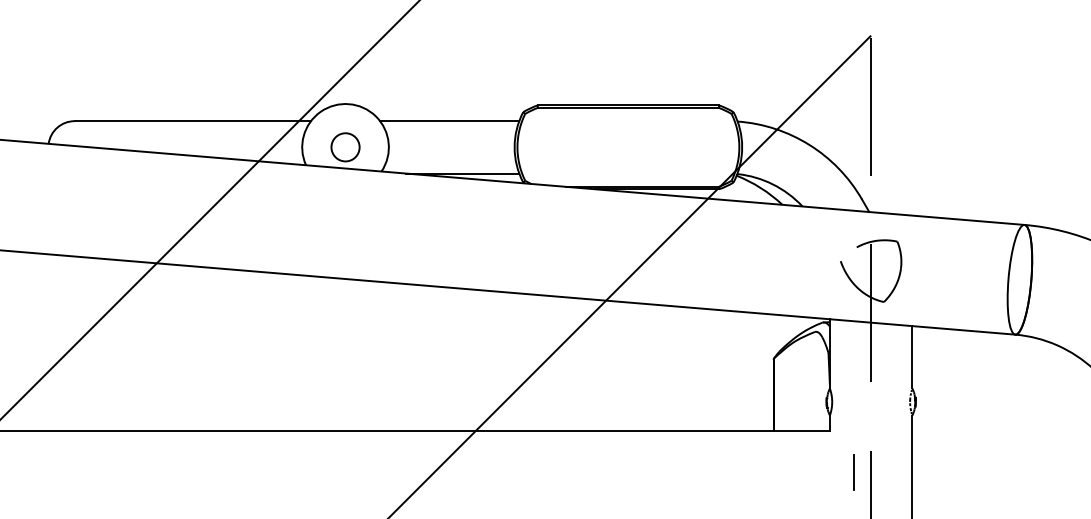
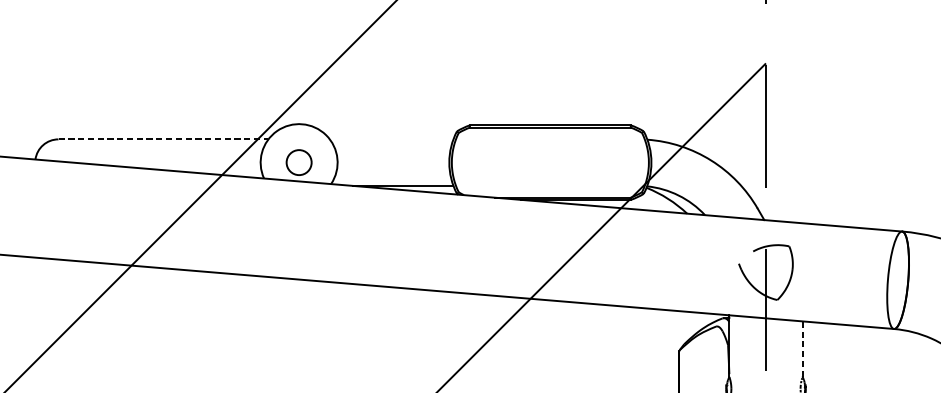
line: (193, 121) -> (164, 139), solid -> dashed
line: (449, 121) -> (391, 139), removed
line: (912, 356) -> (802, 348), solid -> dashed

